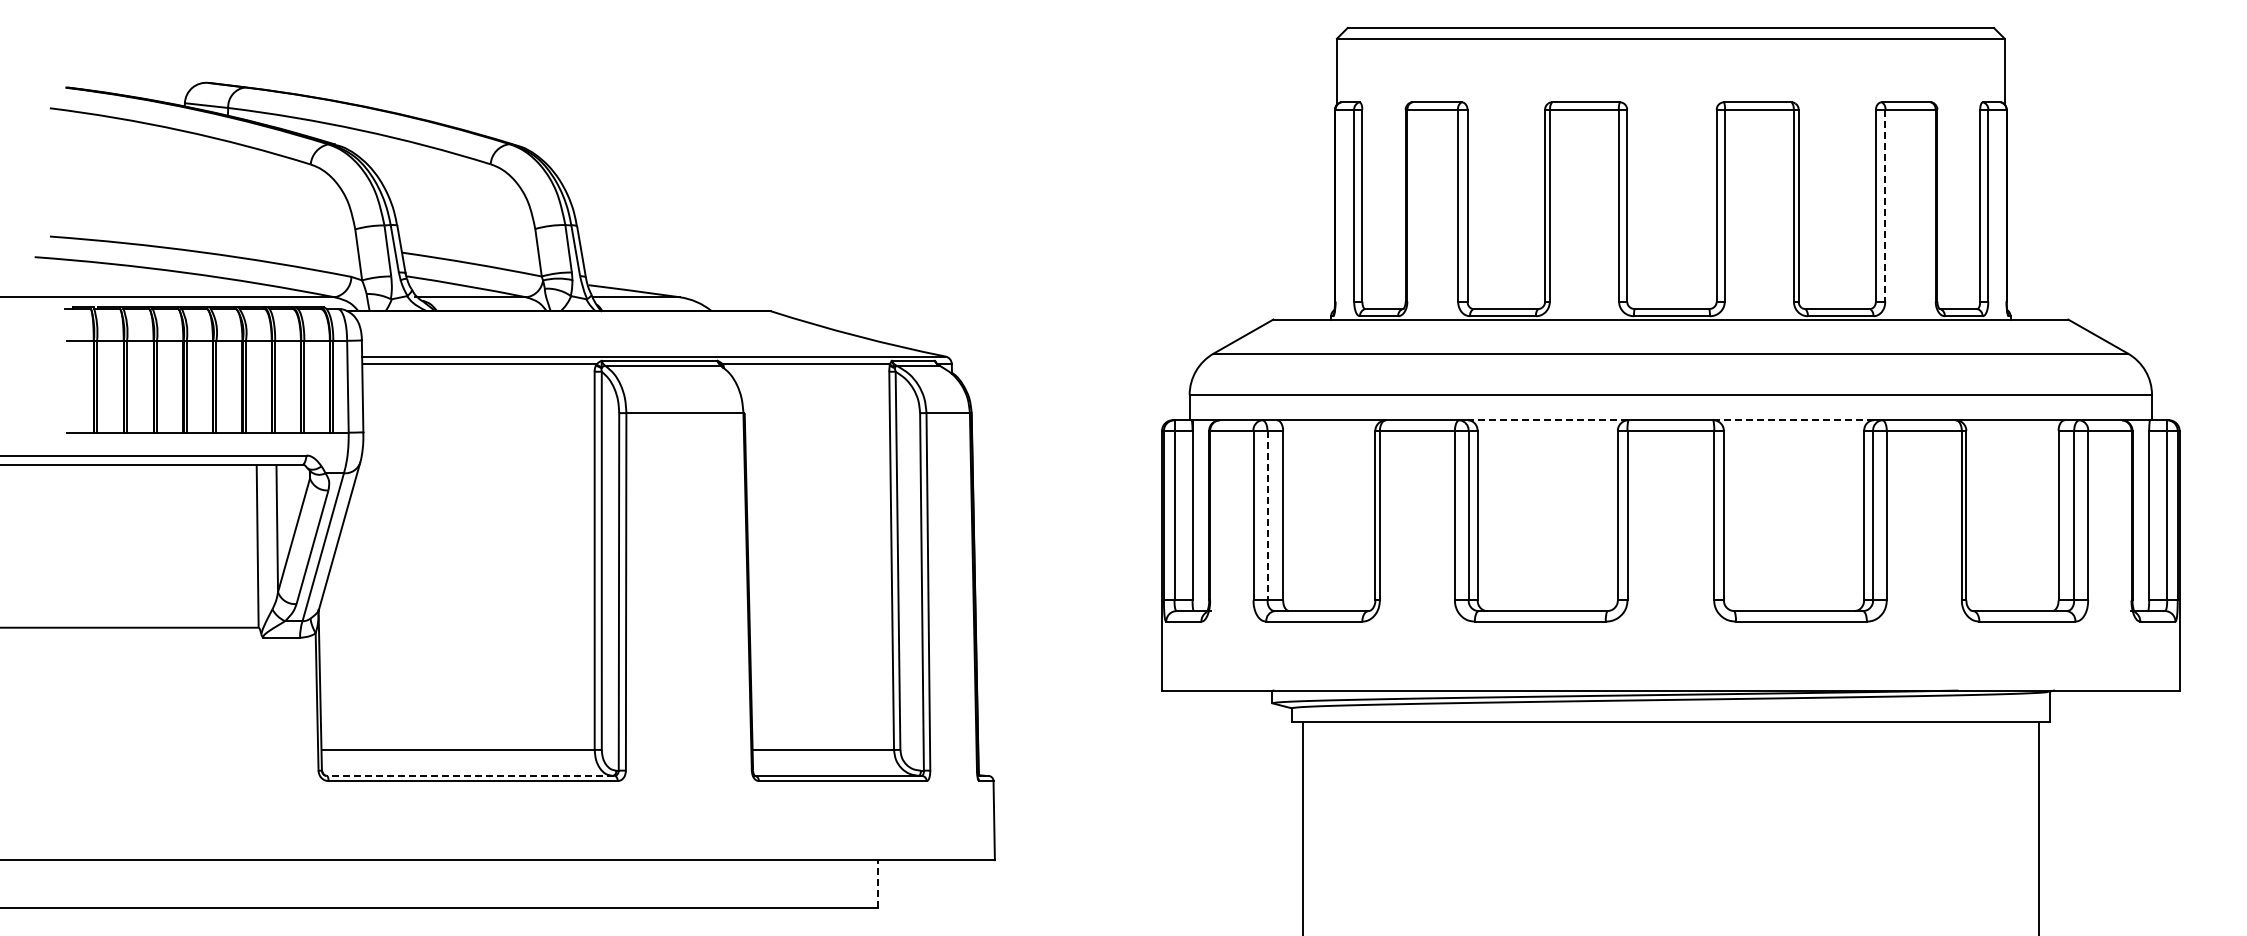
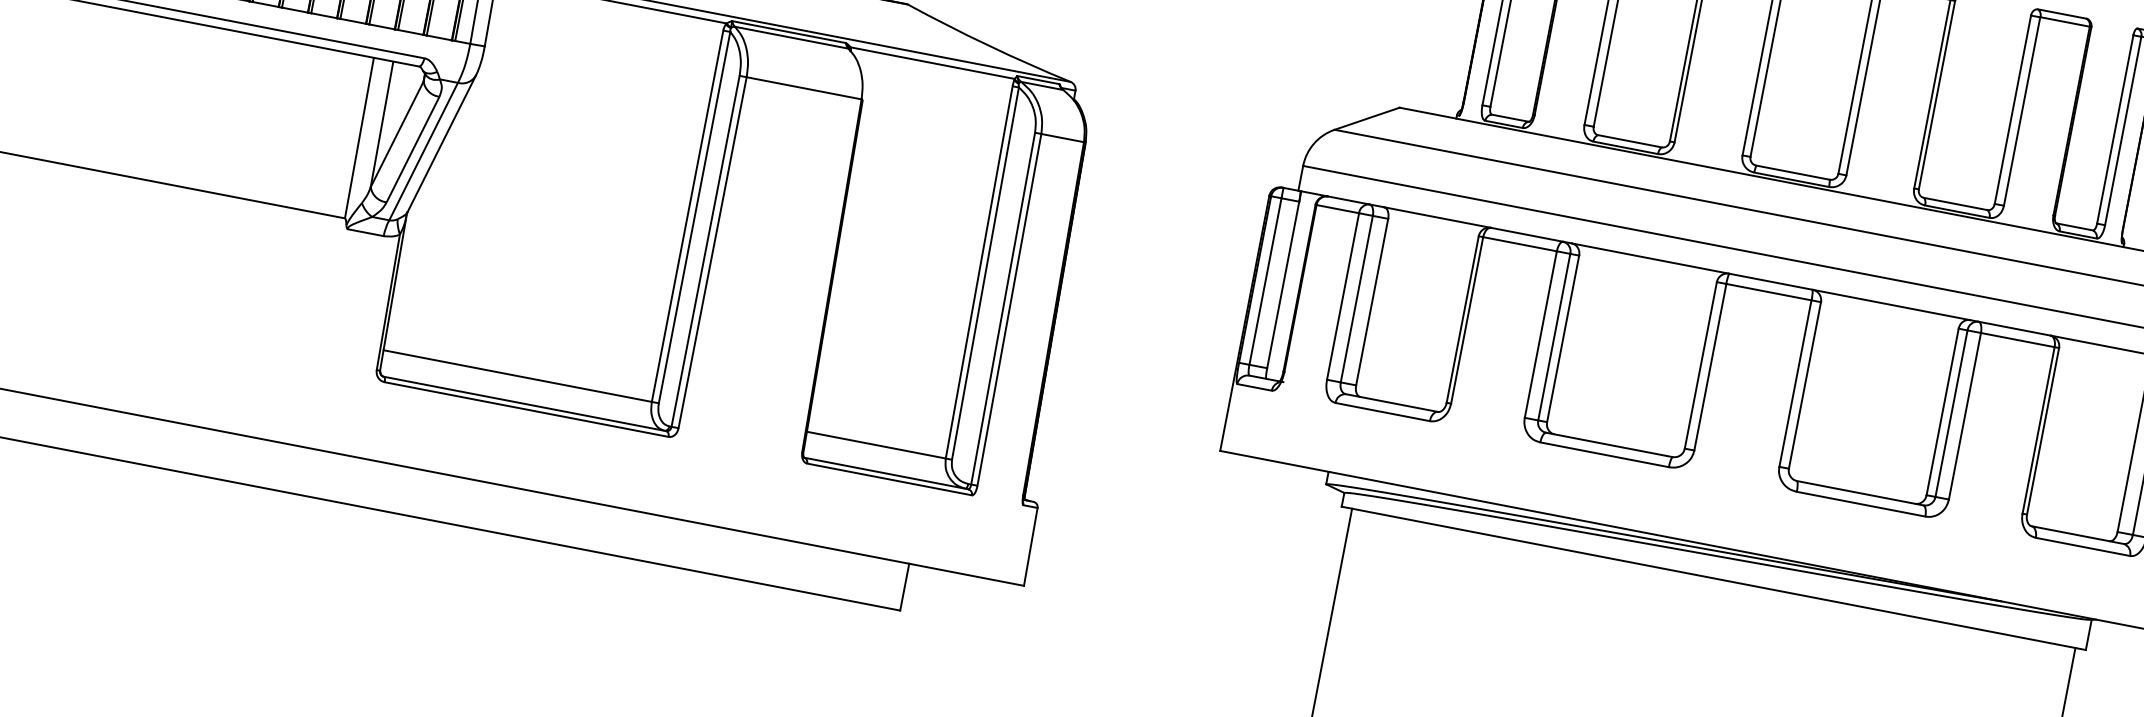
line: (1885, 205) -> (2022, 111), dashed -> solid
line: (1547, 420) -> (1649, 258), dashed -> solid
line: (1793, 420) -> (1891, 305), dashed -> solid
line: (1267, 515) -> (1356, 298), dashed -> solid
line: (470, 775) -> (525, 403), dashed -> solid
line: (878, 884) -> (905, 587), dashed -> solid

